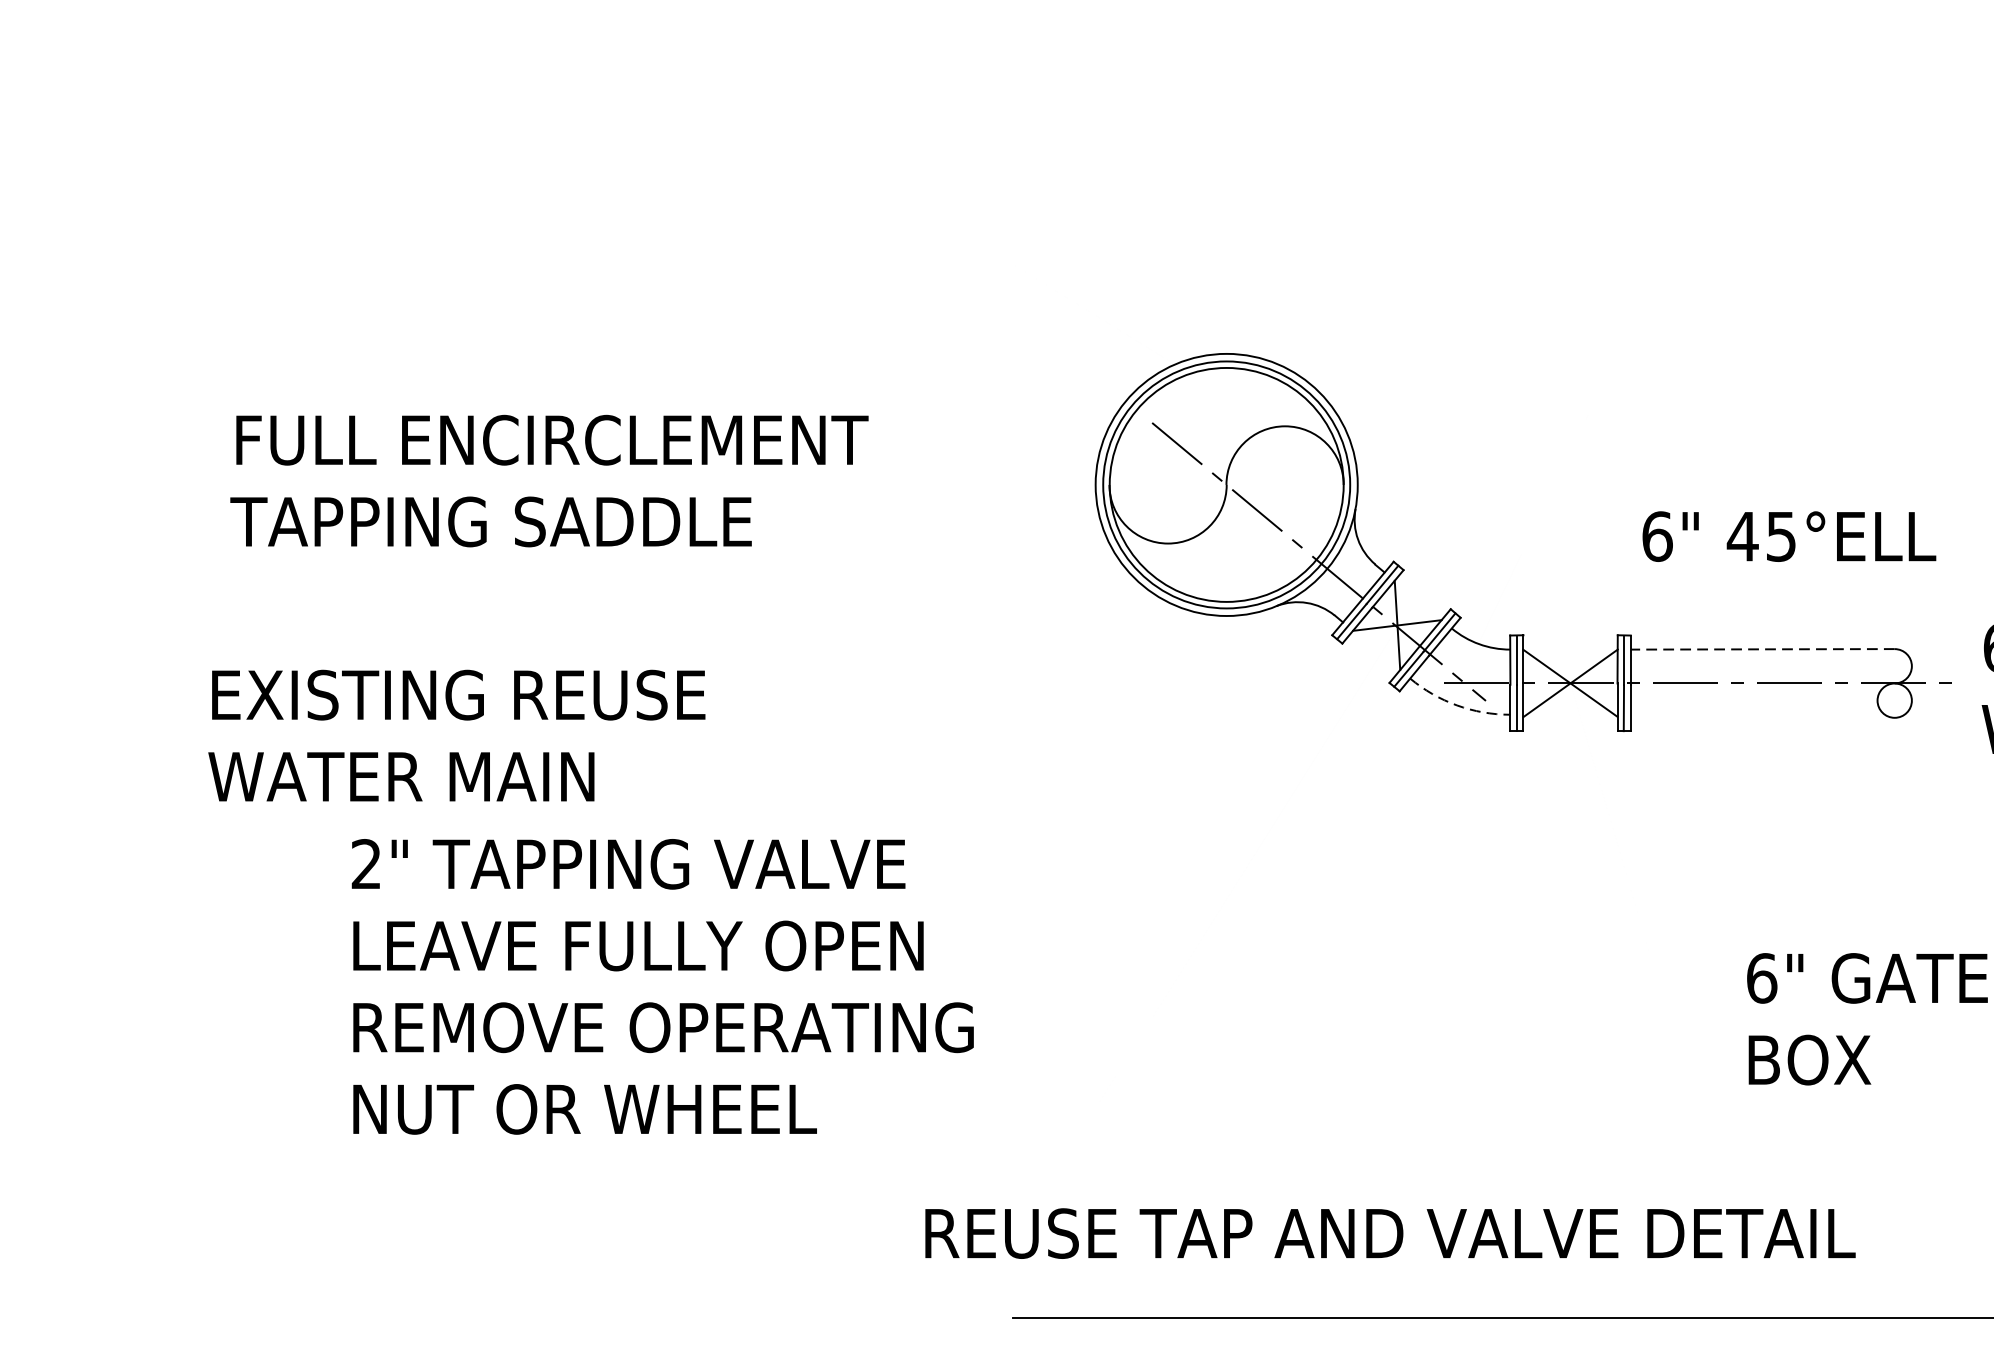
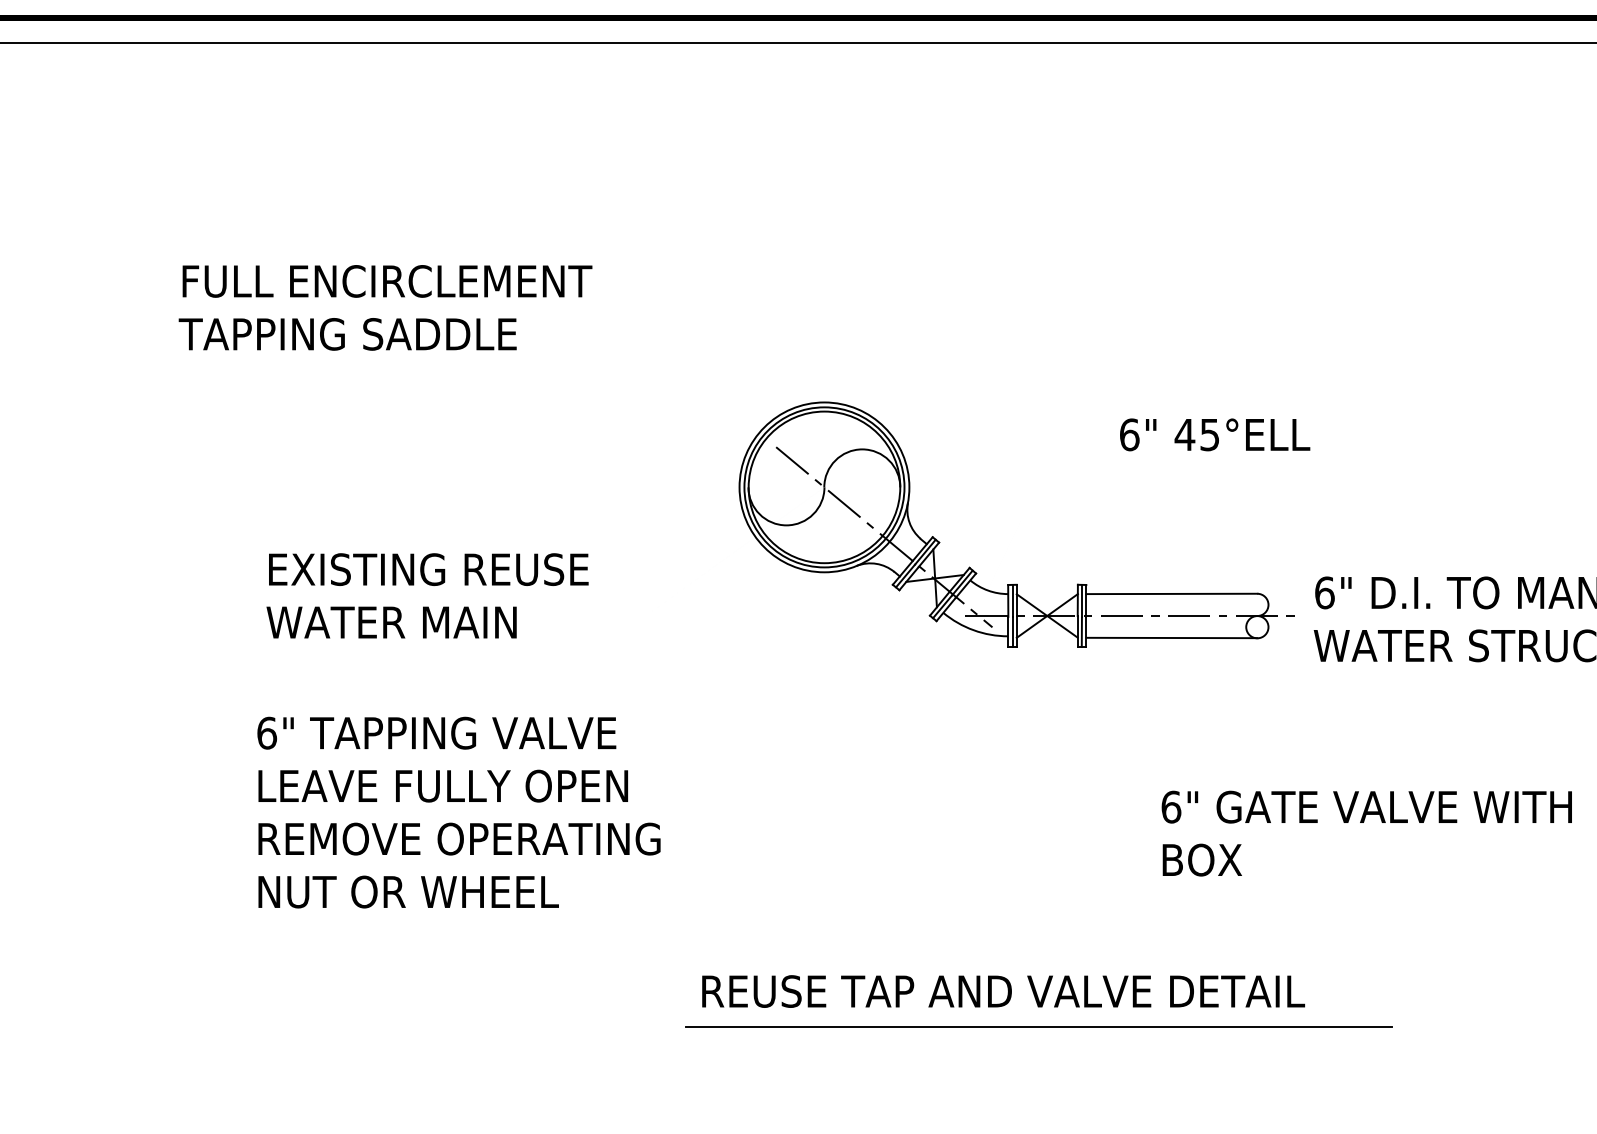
text: (549, 480) -> (385, 307), moved
text: (1789, 536) -> (1215, 434), moved
line: (1762, 648) -> (1171, 593), dashed -> solid
arc: (1456, 705) -> (973, 630), dashed -> solid
line: (1762, 716) -> (1171, 637), added
text: (456, 735) -> (427, 595), moved
text: (367, 863) -> (267, 732), 2" -> 6"
text: (1390, 1233) -> (1003, 991), moved

